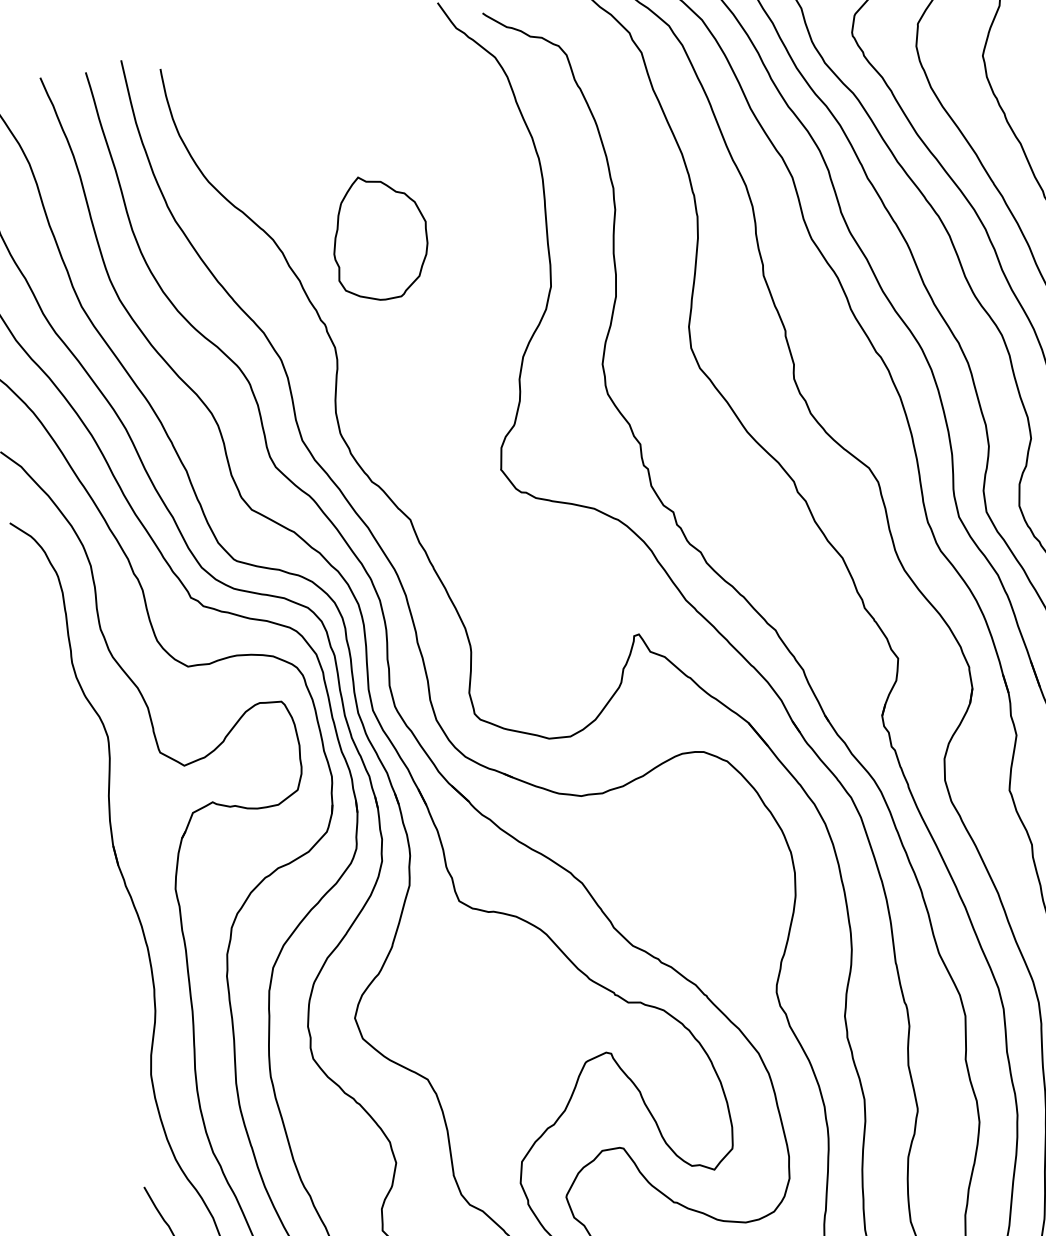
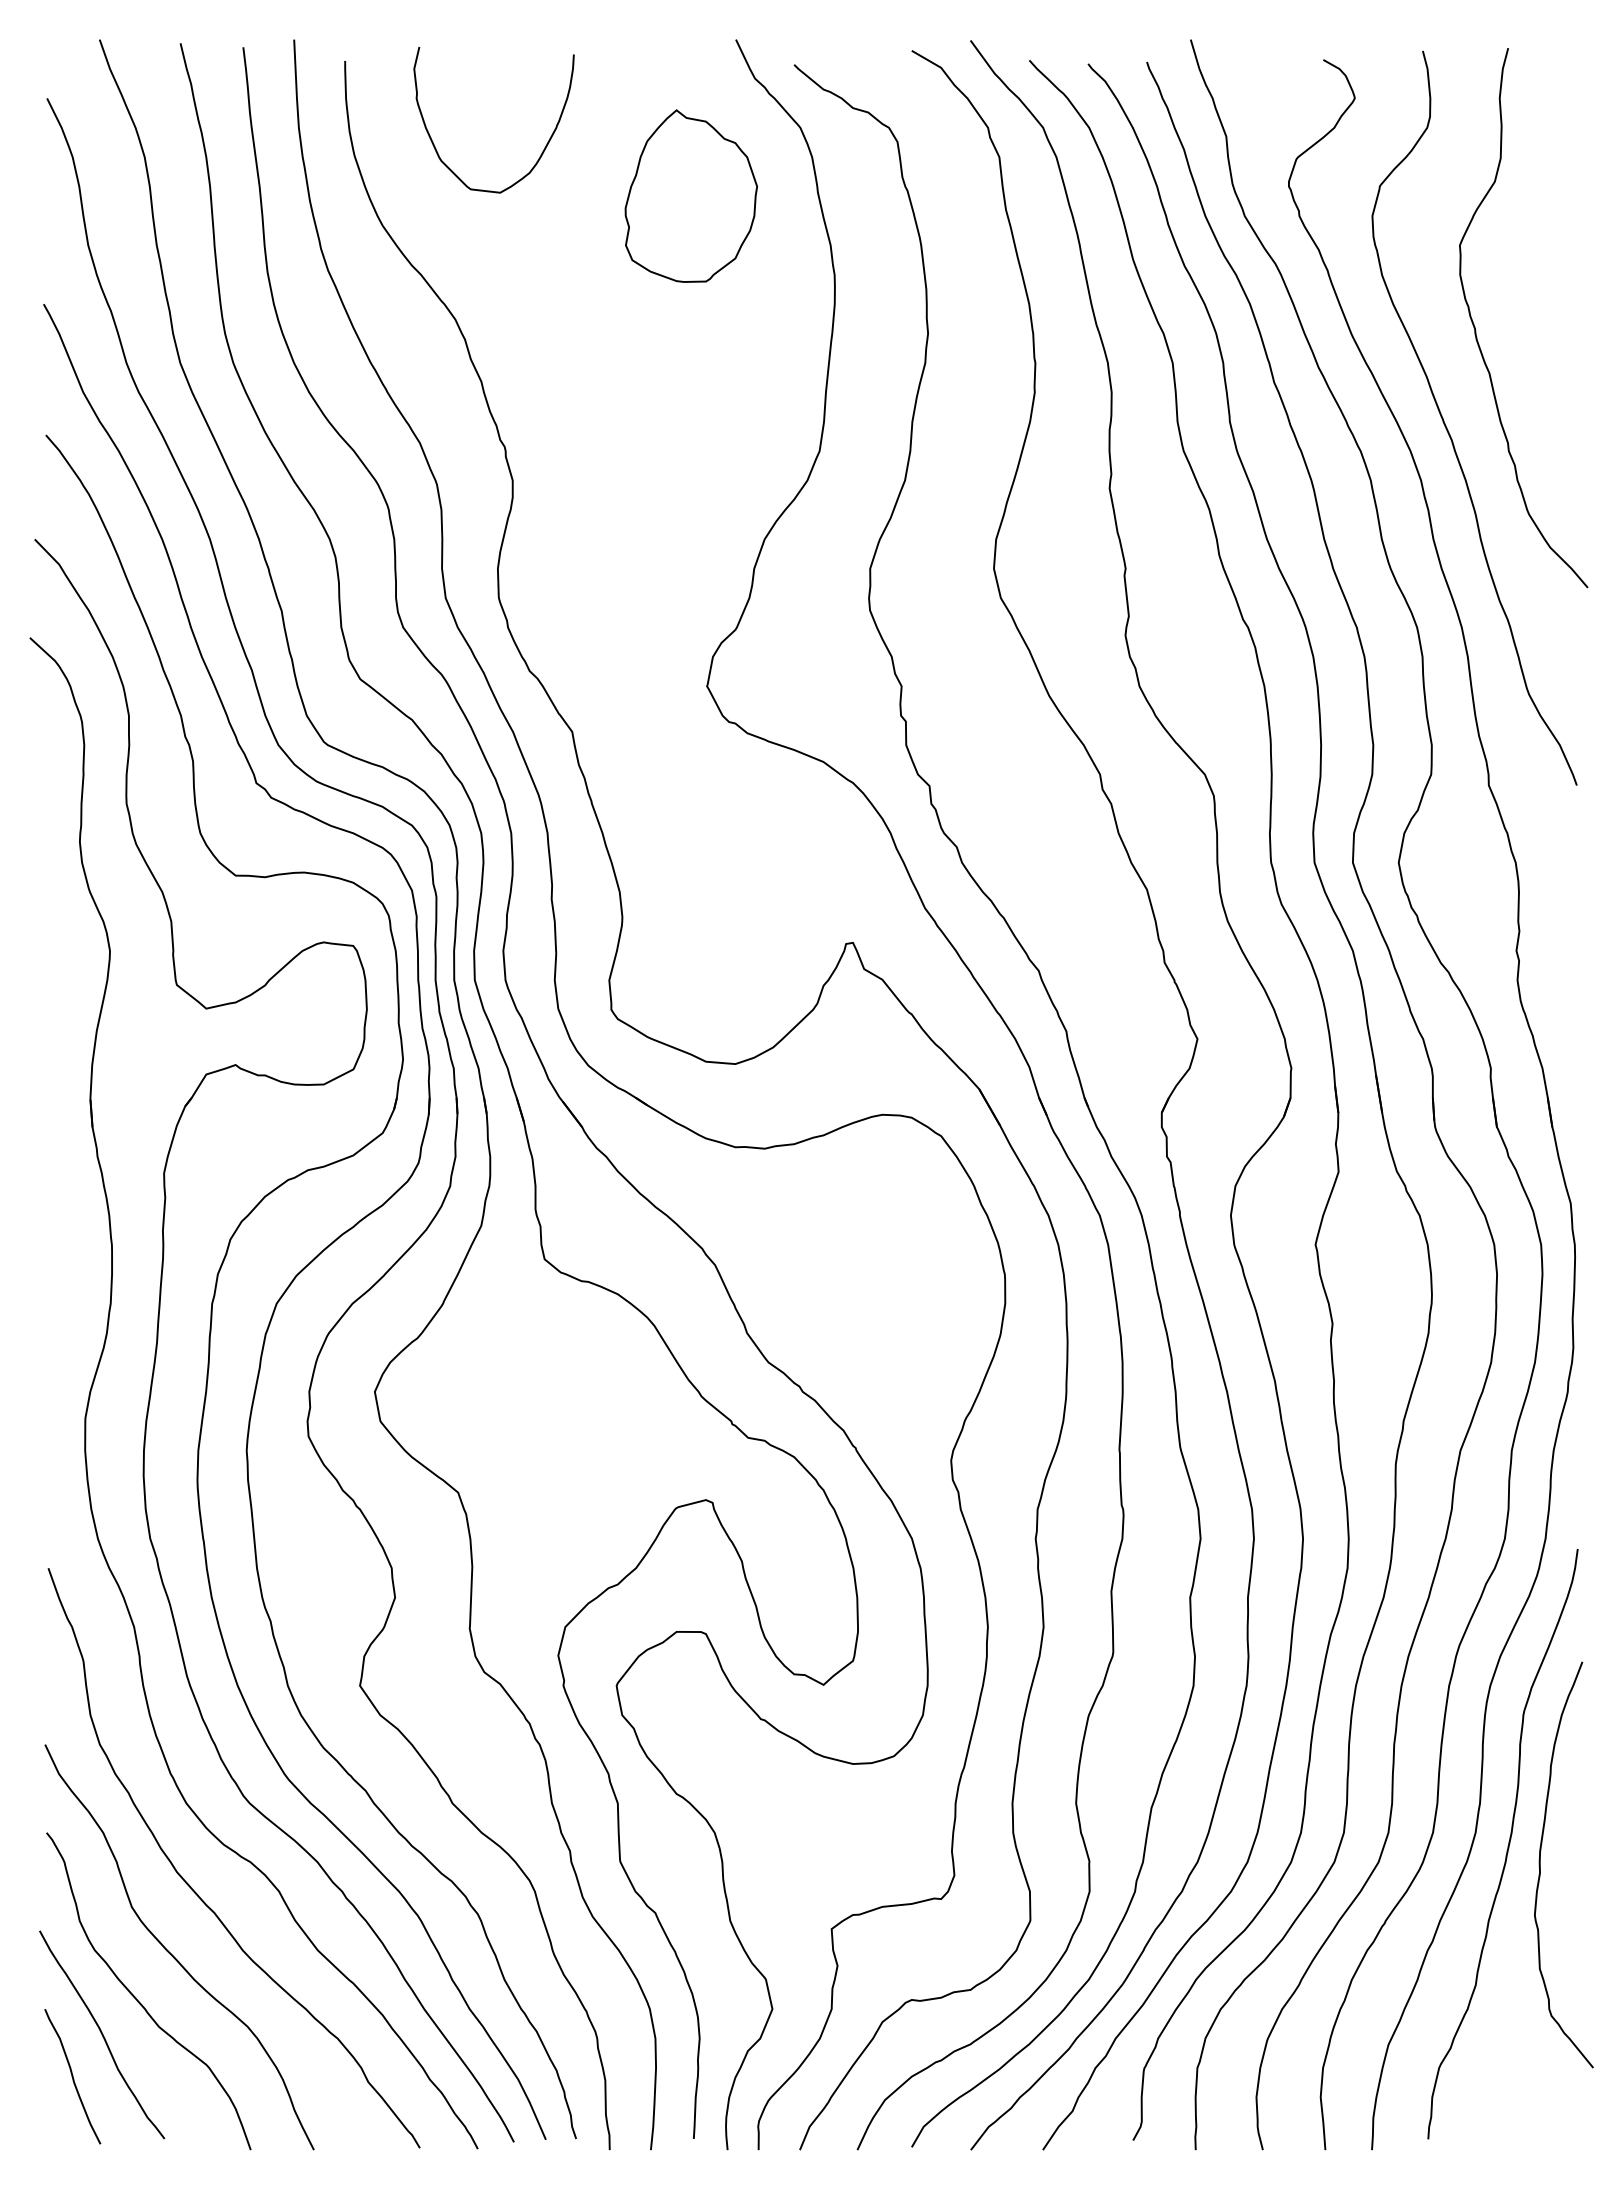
curve: (314, 103) -> (545, 145), added
part: (379, 236) -> (690, 195), moved

